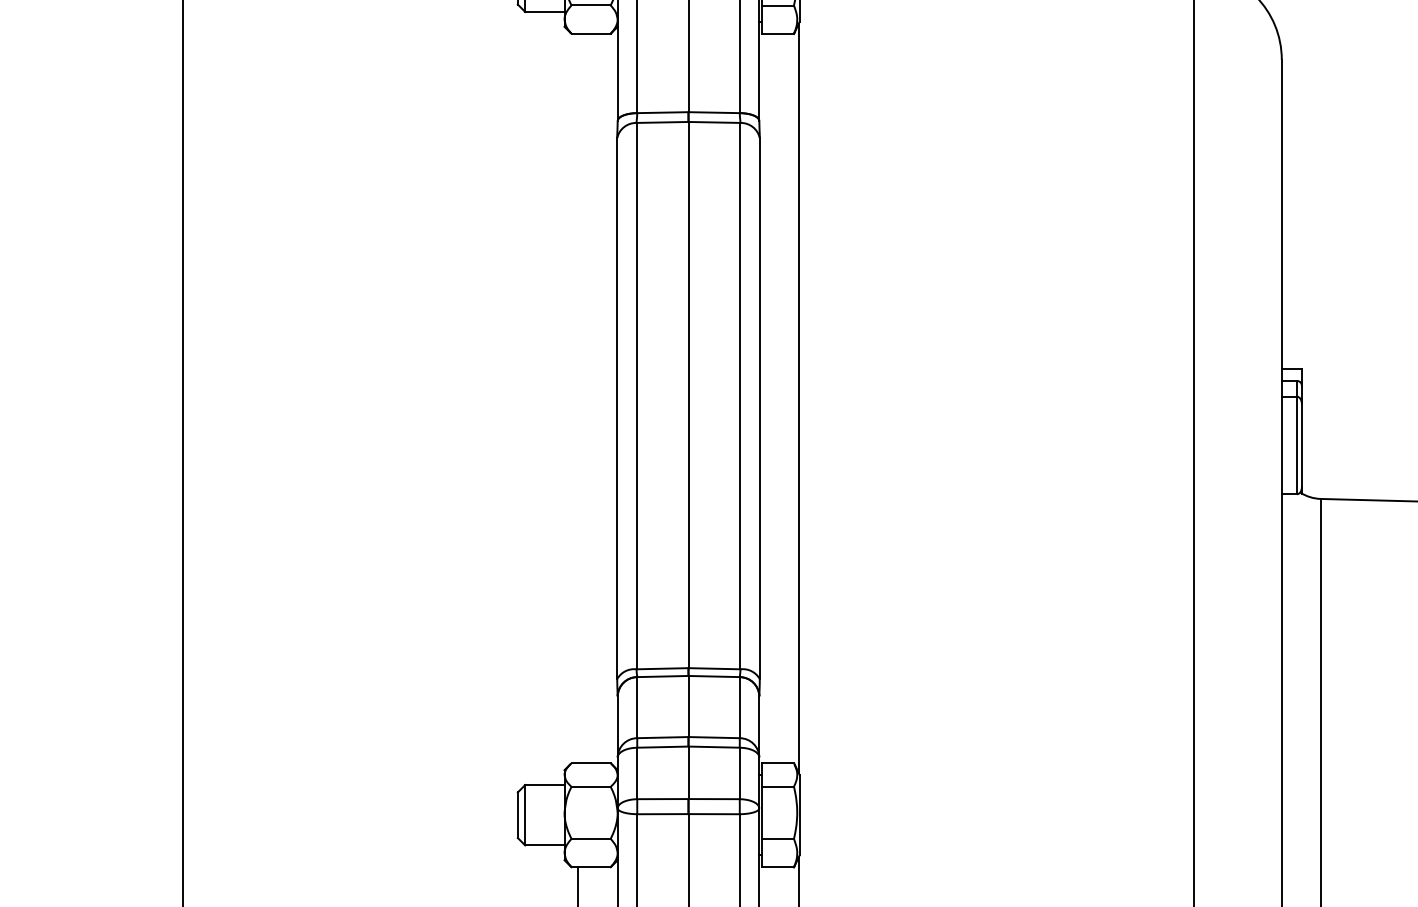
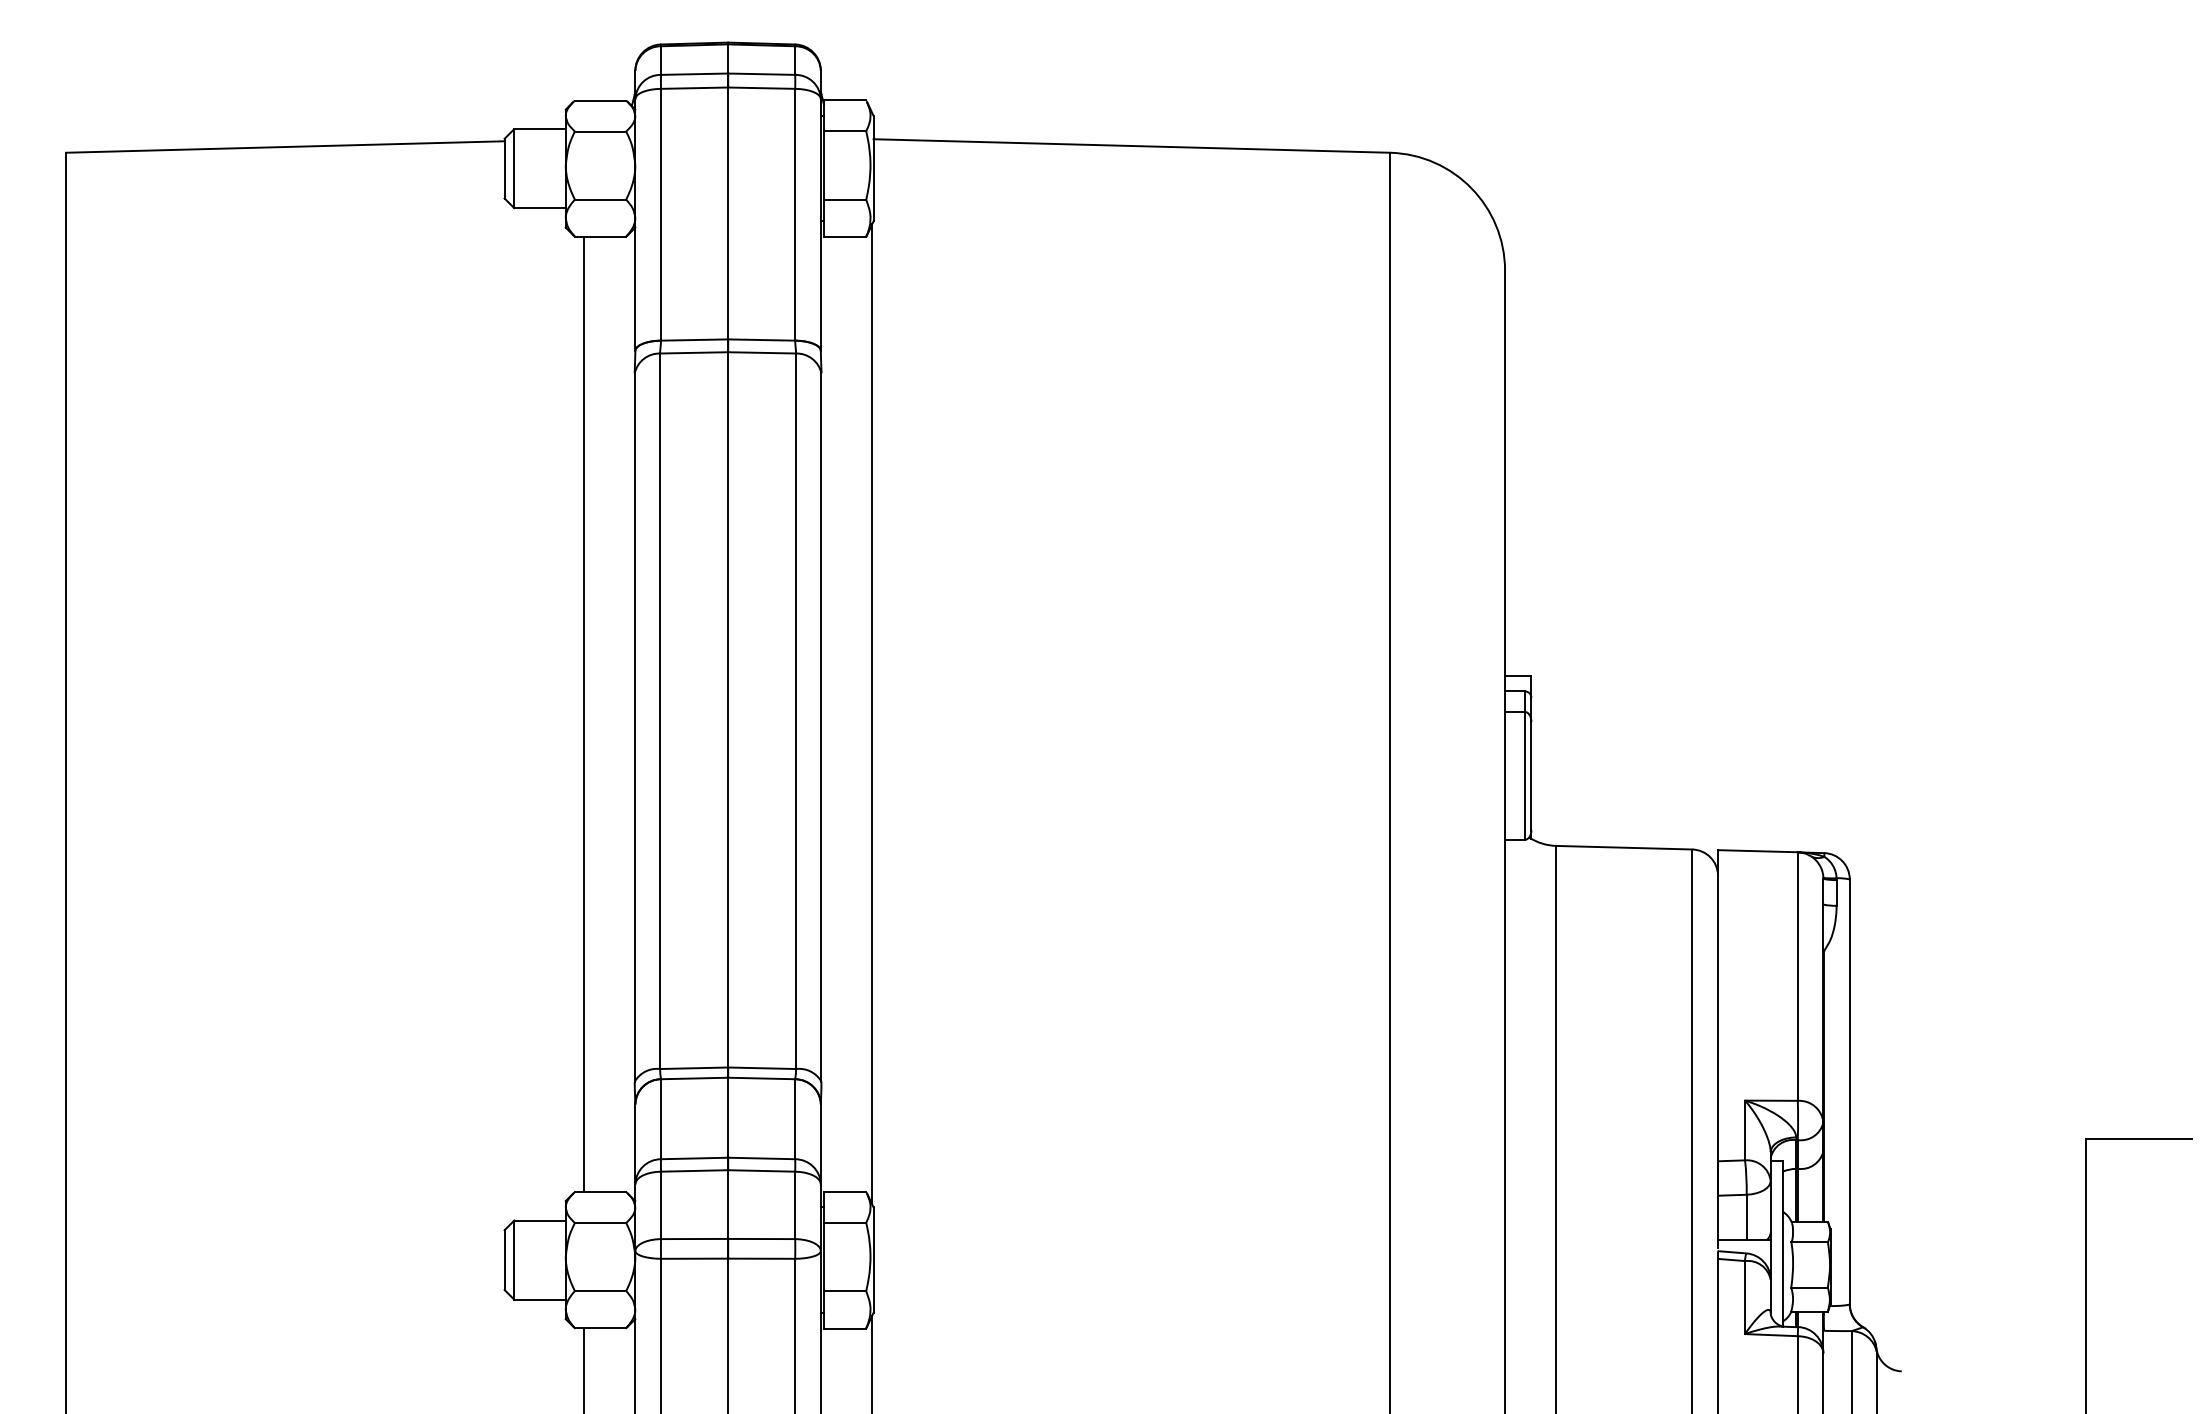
line: (578, 398) -> (584, 714), added

